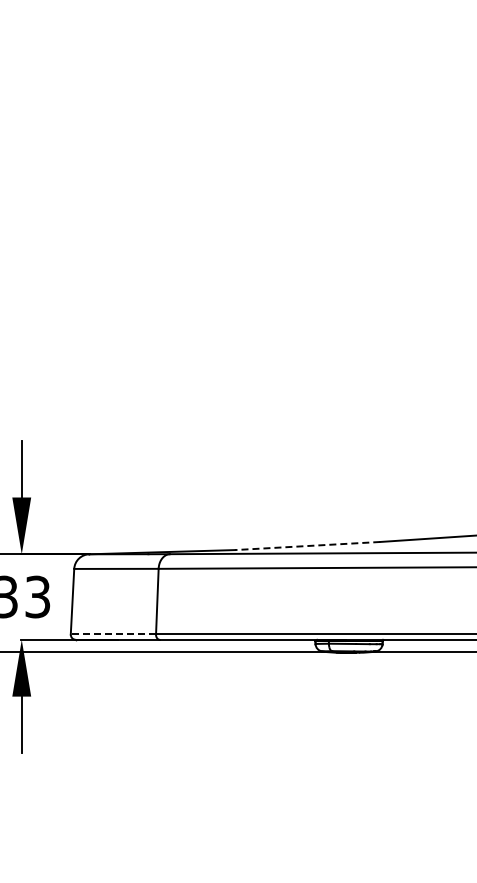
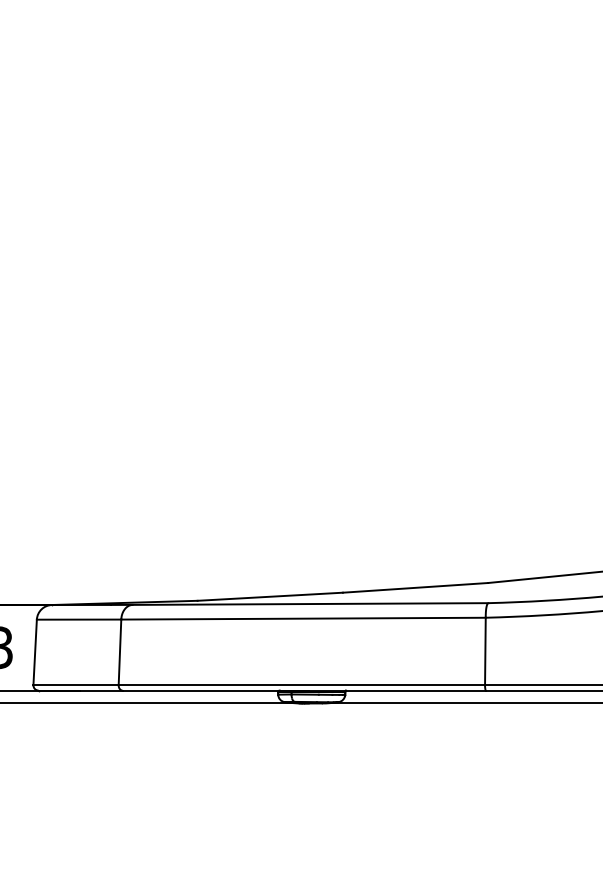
line: (307, 545) -> (270, 596), dashed -> solid
line: (113, 634) -> (76, 685), dashed -> solid

